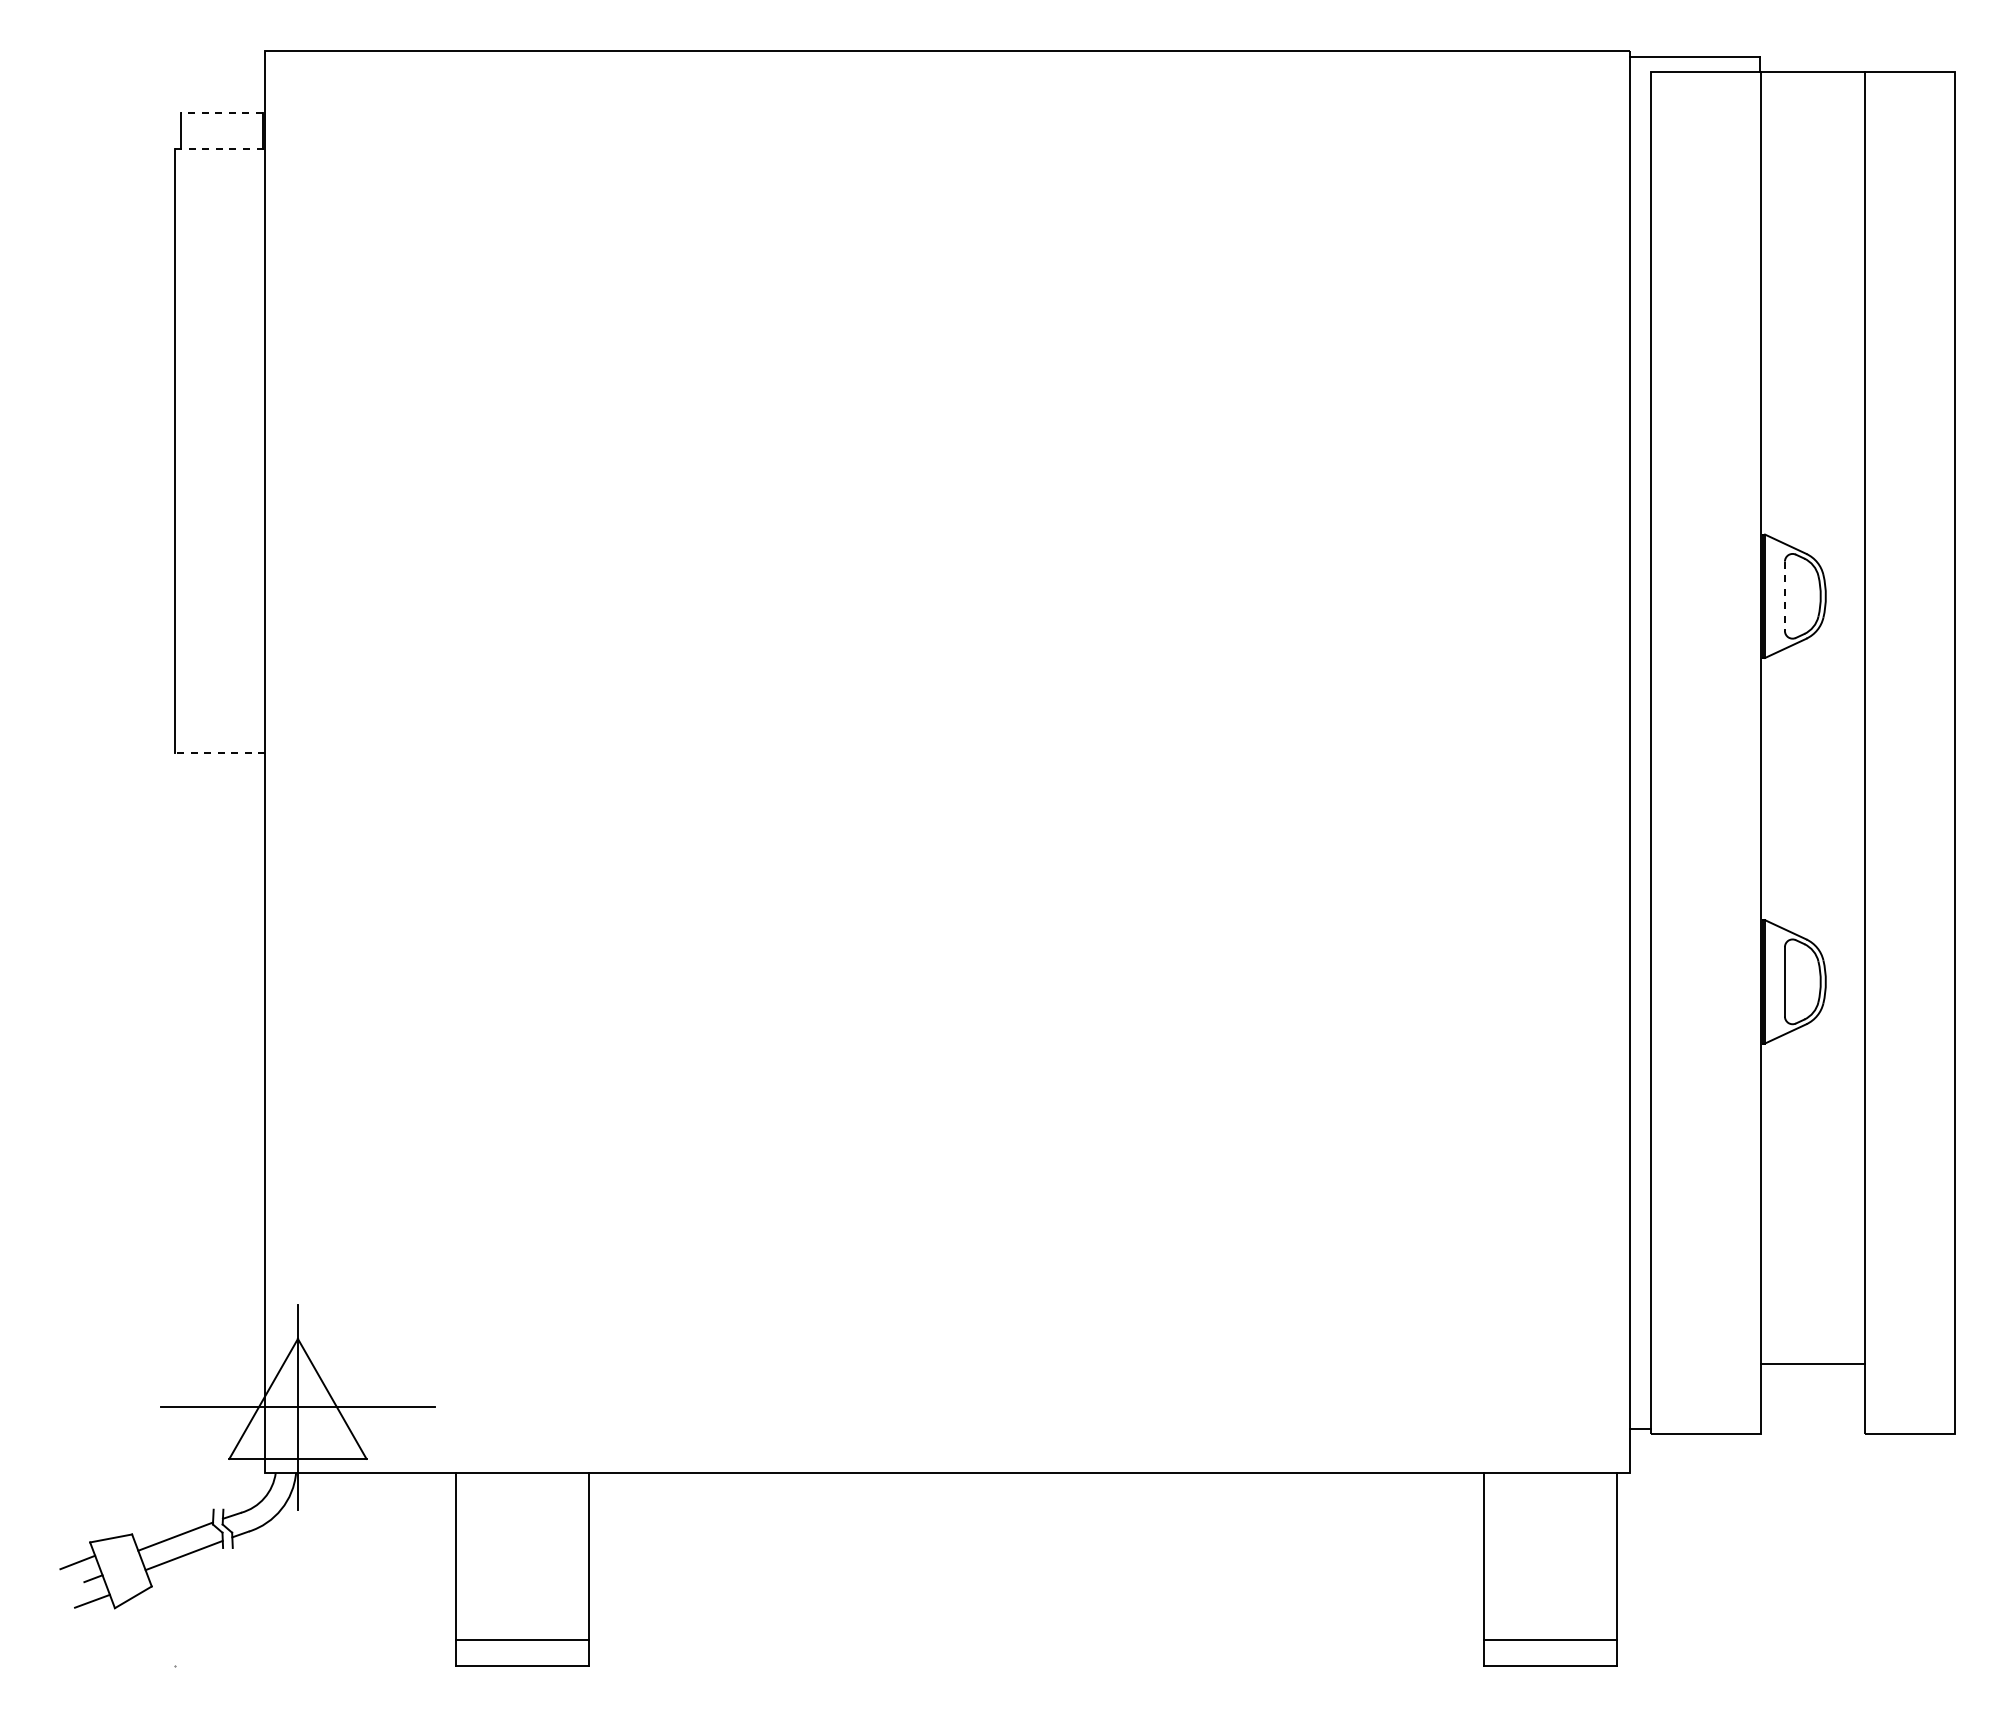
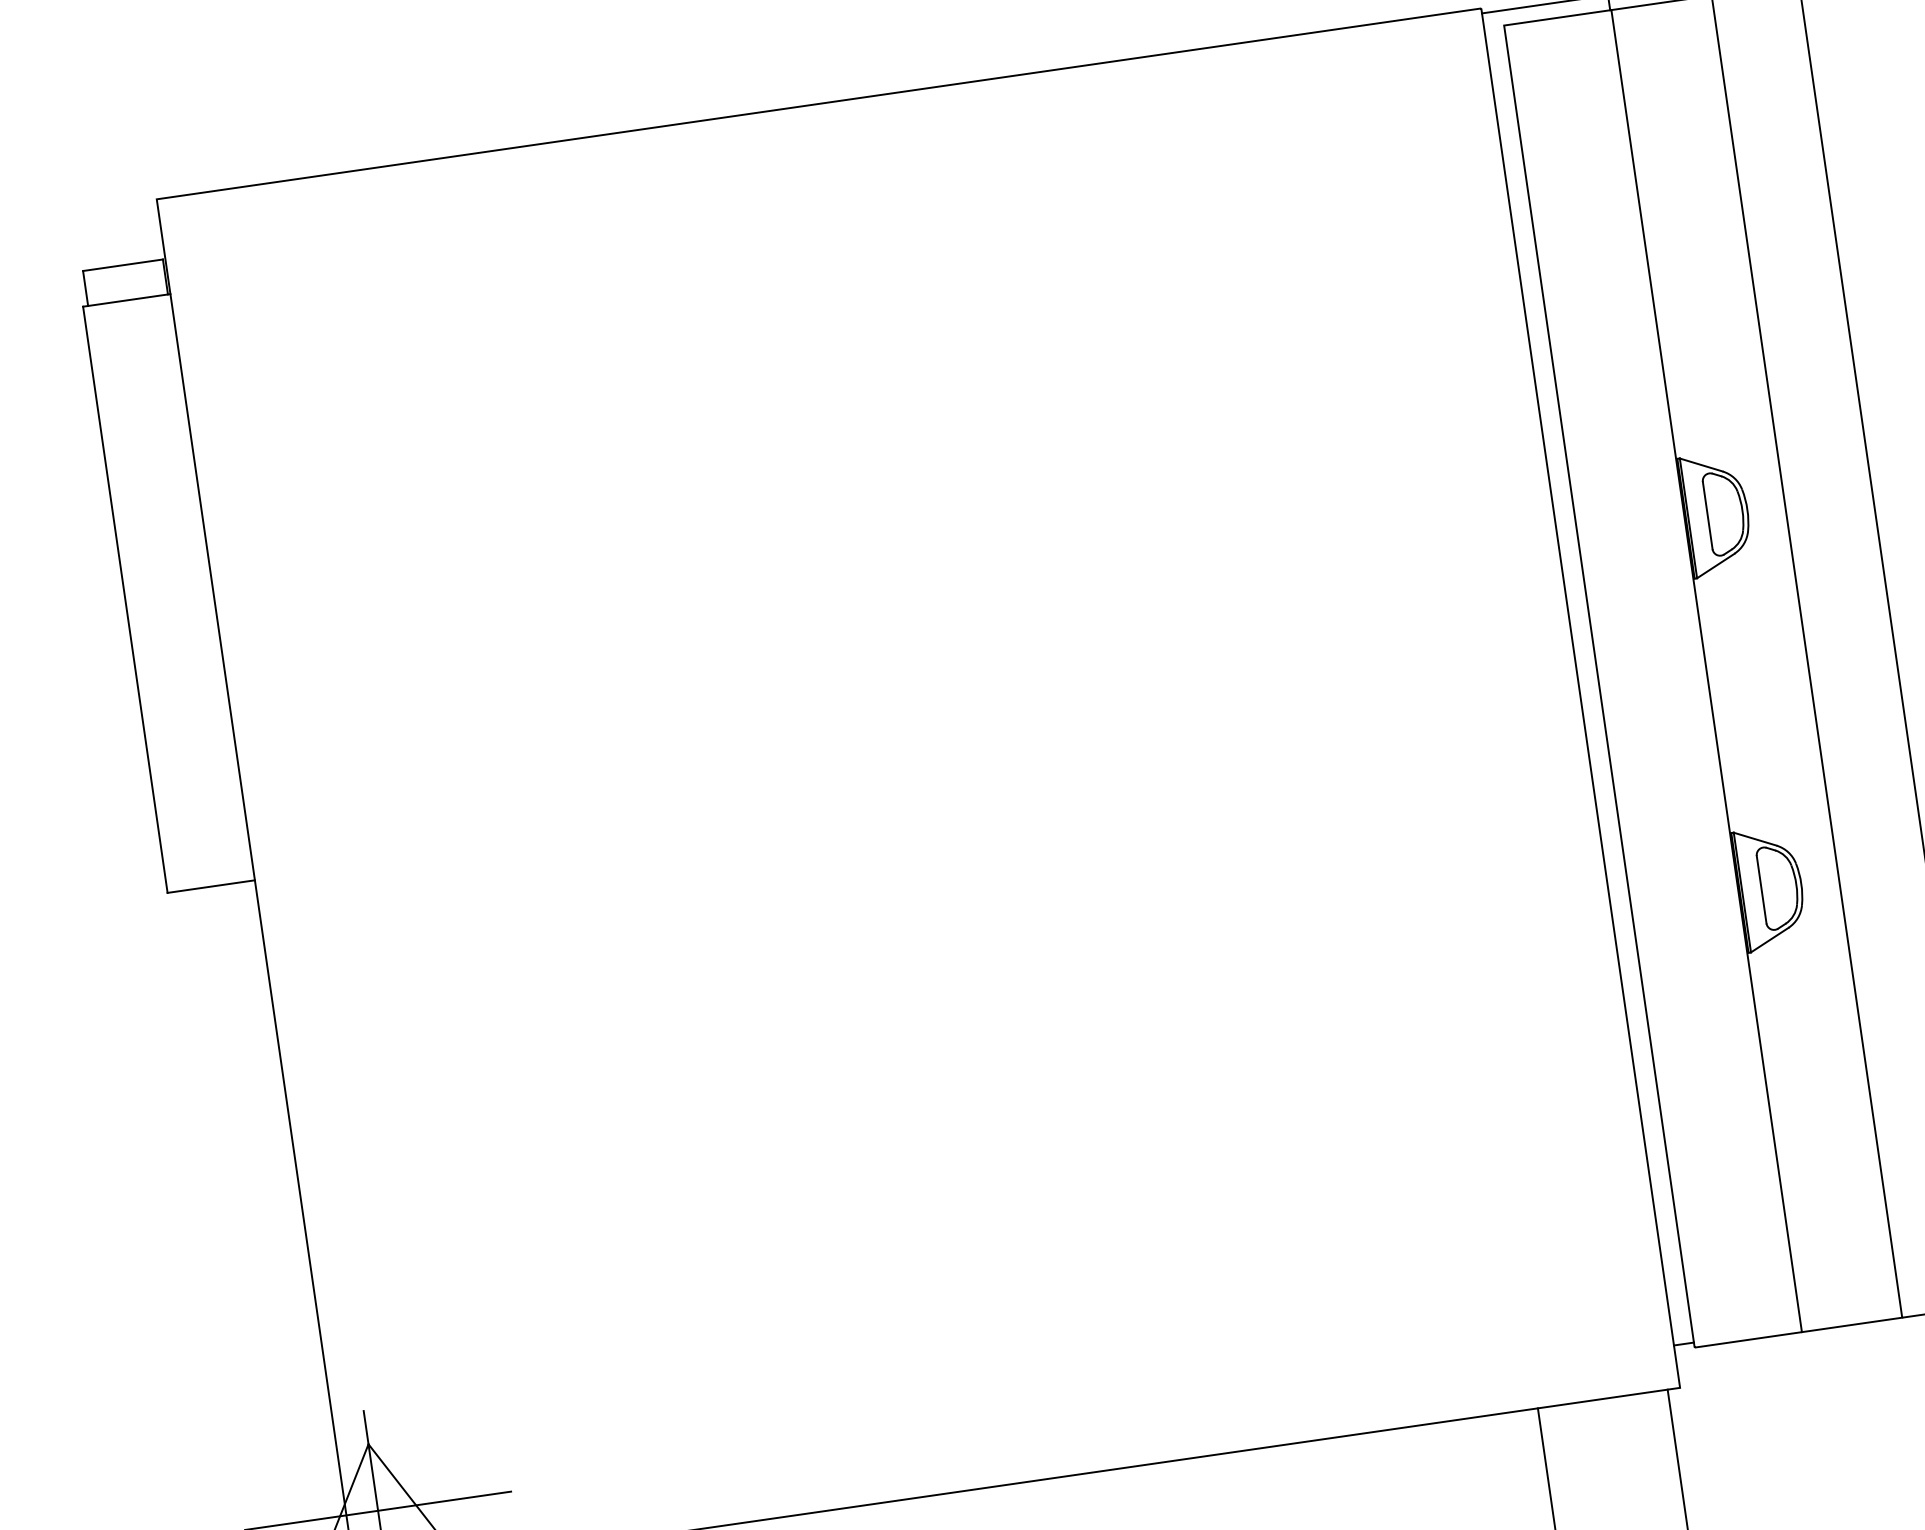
line: (221, 113) -> (122, 265), dashed -> solid
line: (220, 149) -> (127, 300), dashed -> solid
line: (1784, 596) -> (1707, 515), dashed -> solid
line: (220, 753) -> (211, 886), dashed -> solid
line: (1812, 1364) -> (1851, 1325), moved

